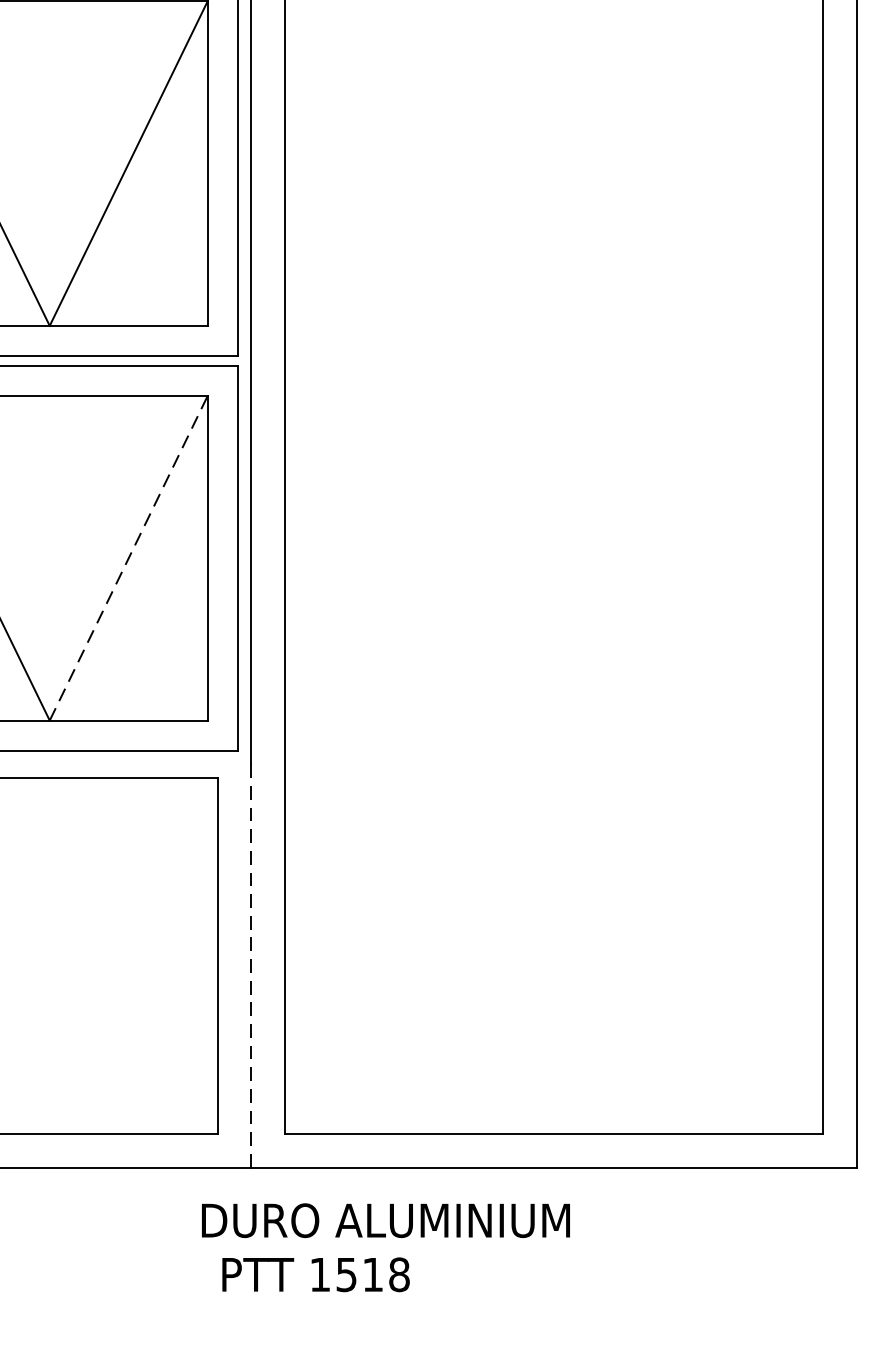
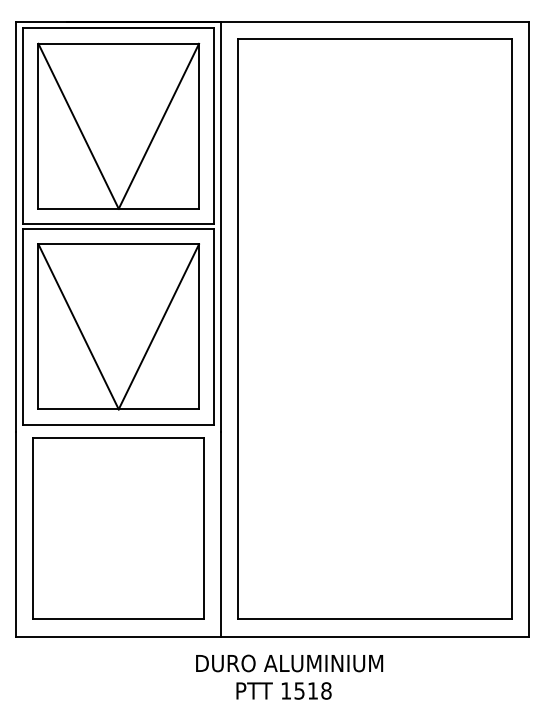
line: (127, 557) -> (158, 326), dashed -> solid
line: (251, 964) -> (221, 533), dashed -> solid
text: (314, 1273) -> (283, 690), moved

